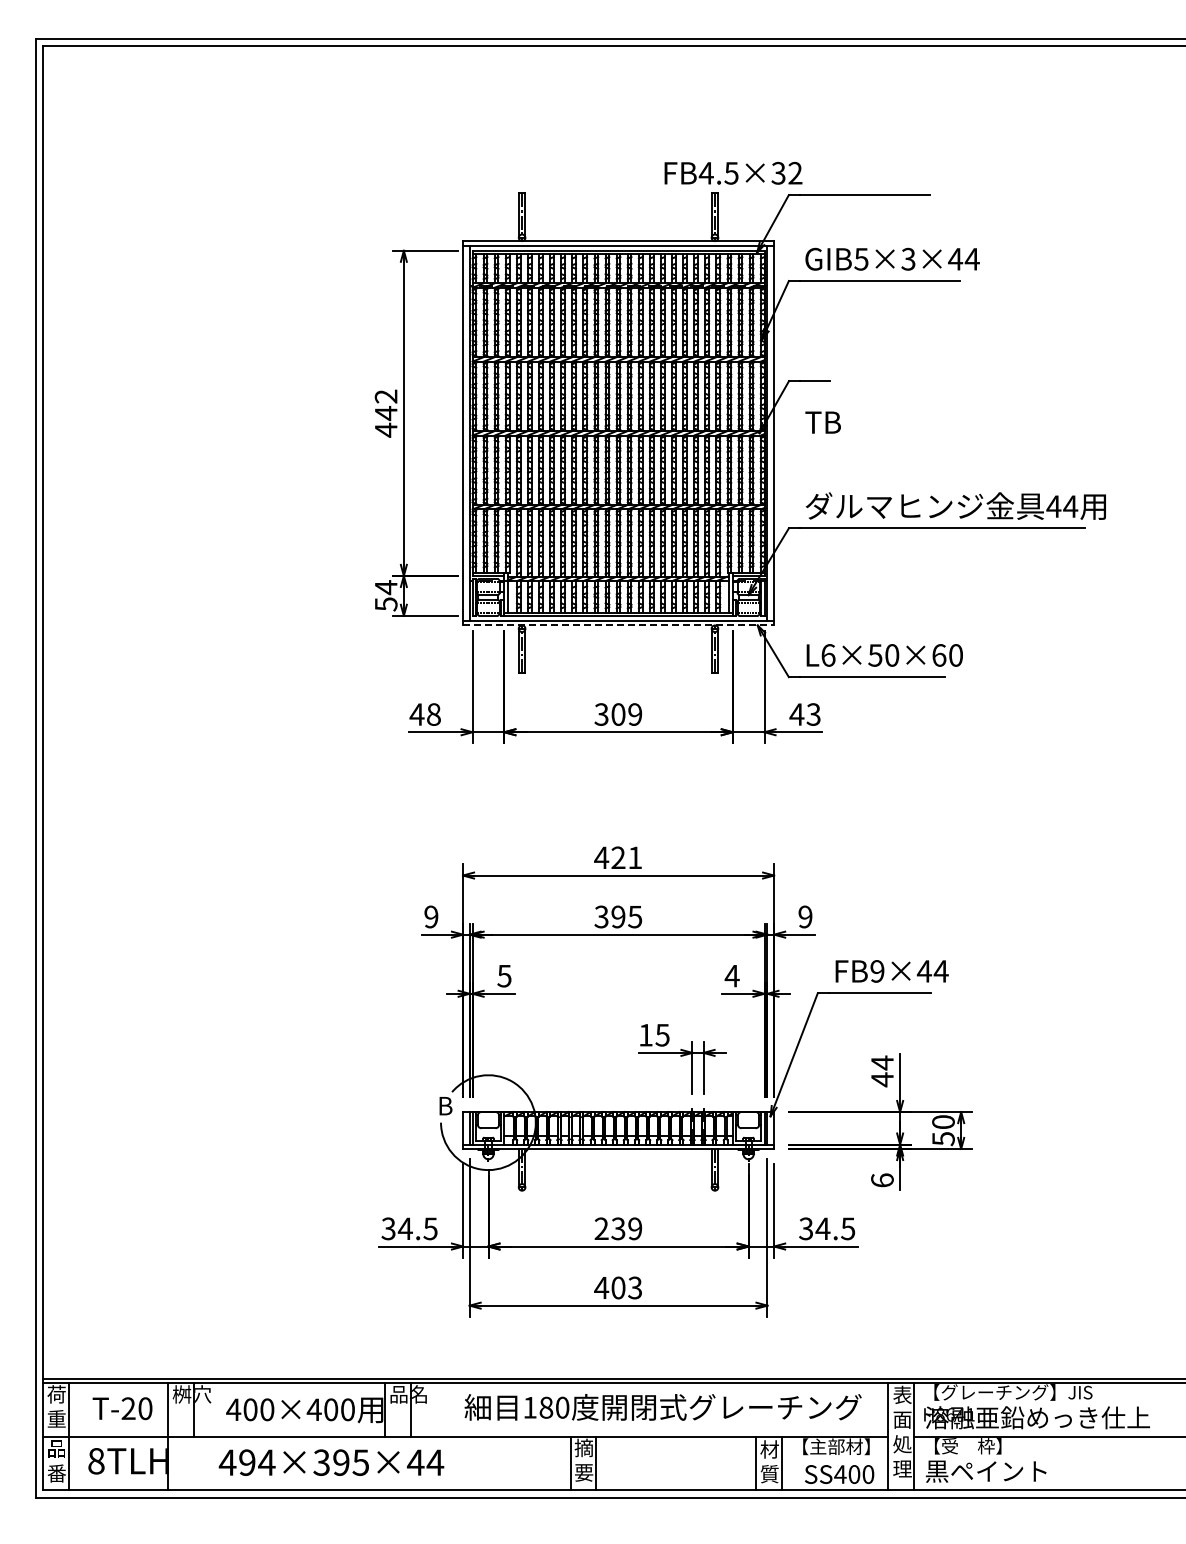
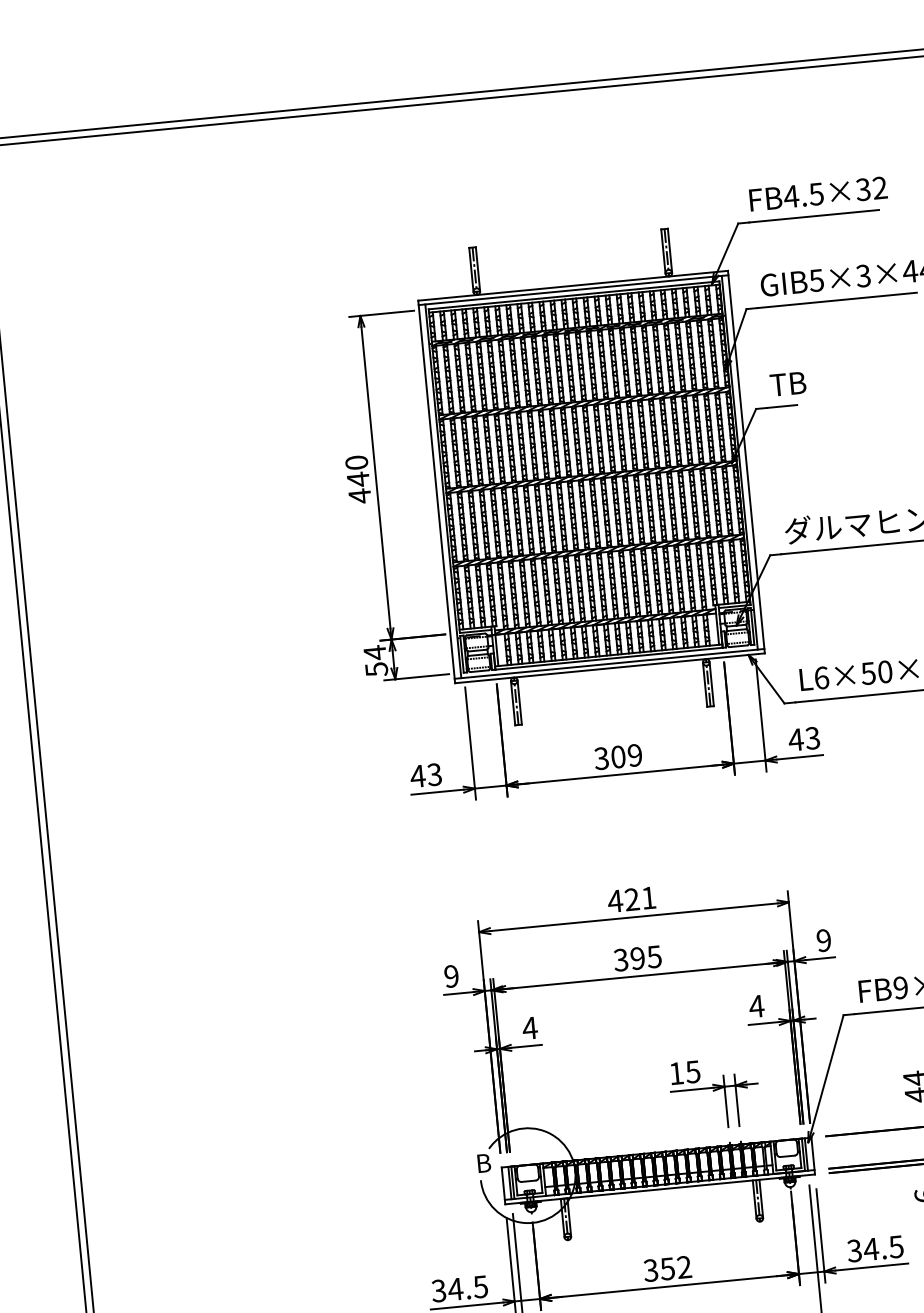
text: (733, 173) -> (818, 194), moved
text: (385, 396) -> (356, 462), 442 -> 440
text: (822, 422) -> (787, 384), moved
line: (618, 625) -> (609, 668), dashed -> solid
text: (433, 714) -> (434, 774), 48 -> 43
text: (504, 976) -> (530, 1028), 5 -> 4
text: (618, 1228) -> (667, 1268), 239 -> 352

